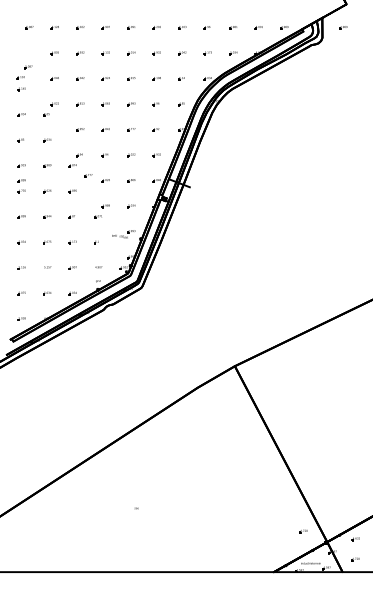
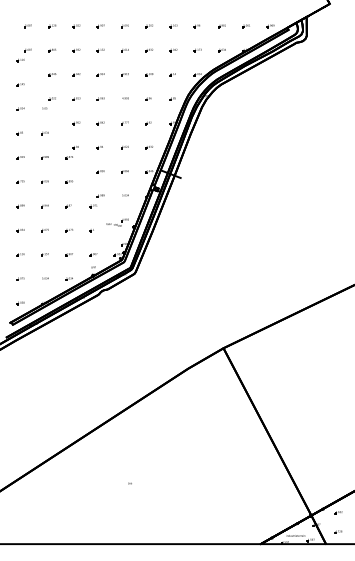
part: (343, 27) -> (326, 26), removed
part: (24, 72) -> (24, 55), moved
part: (88, 175) -> (84, 166), removed
part: (21, 180) -> (20, 171), removed
part: (303, 531) -> (288, 505), removed

